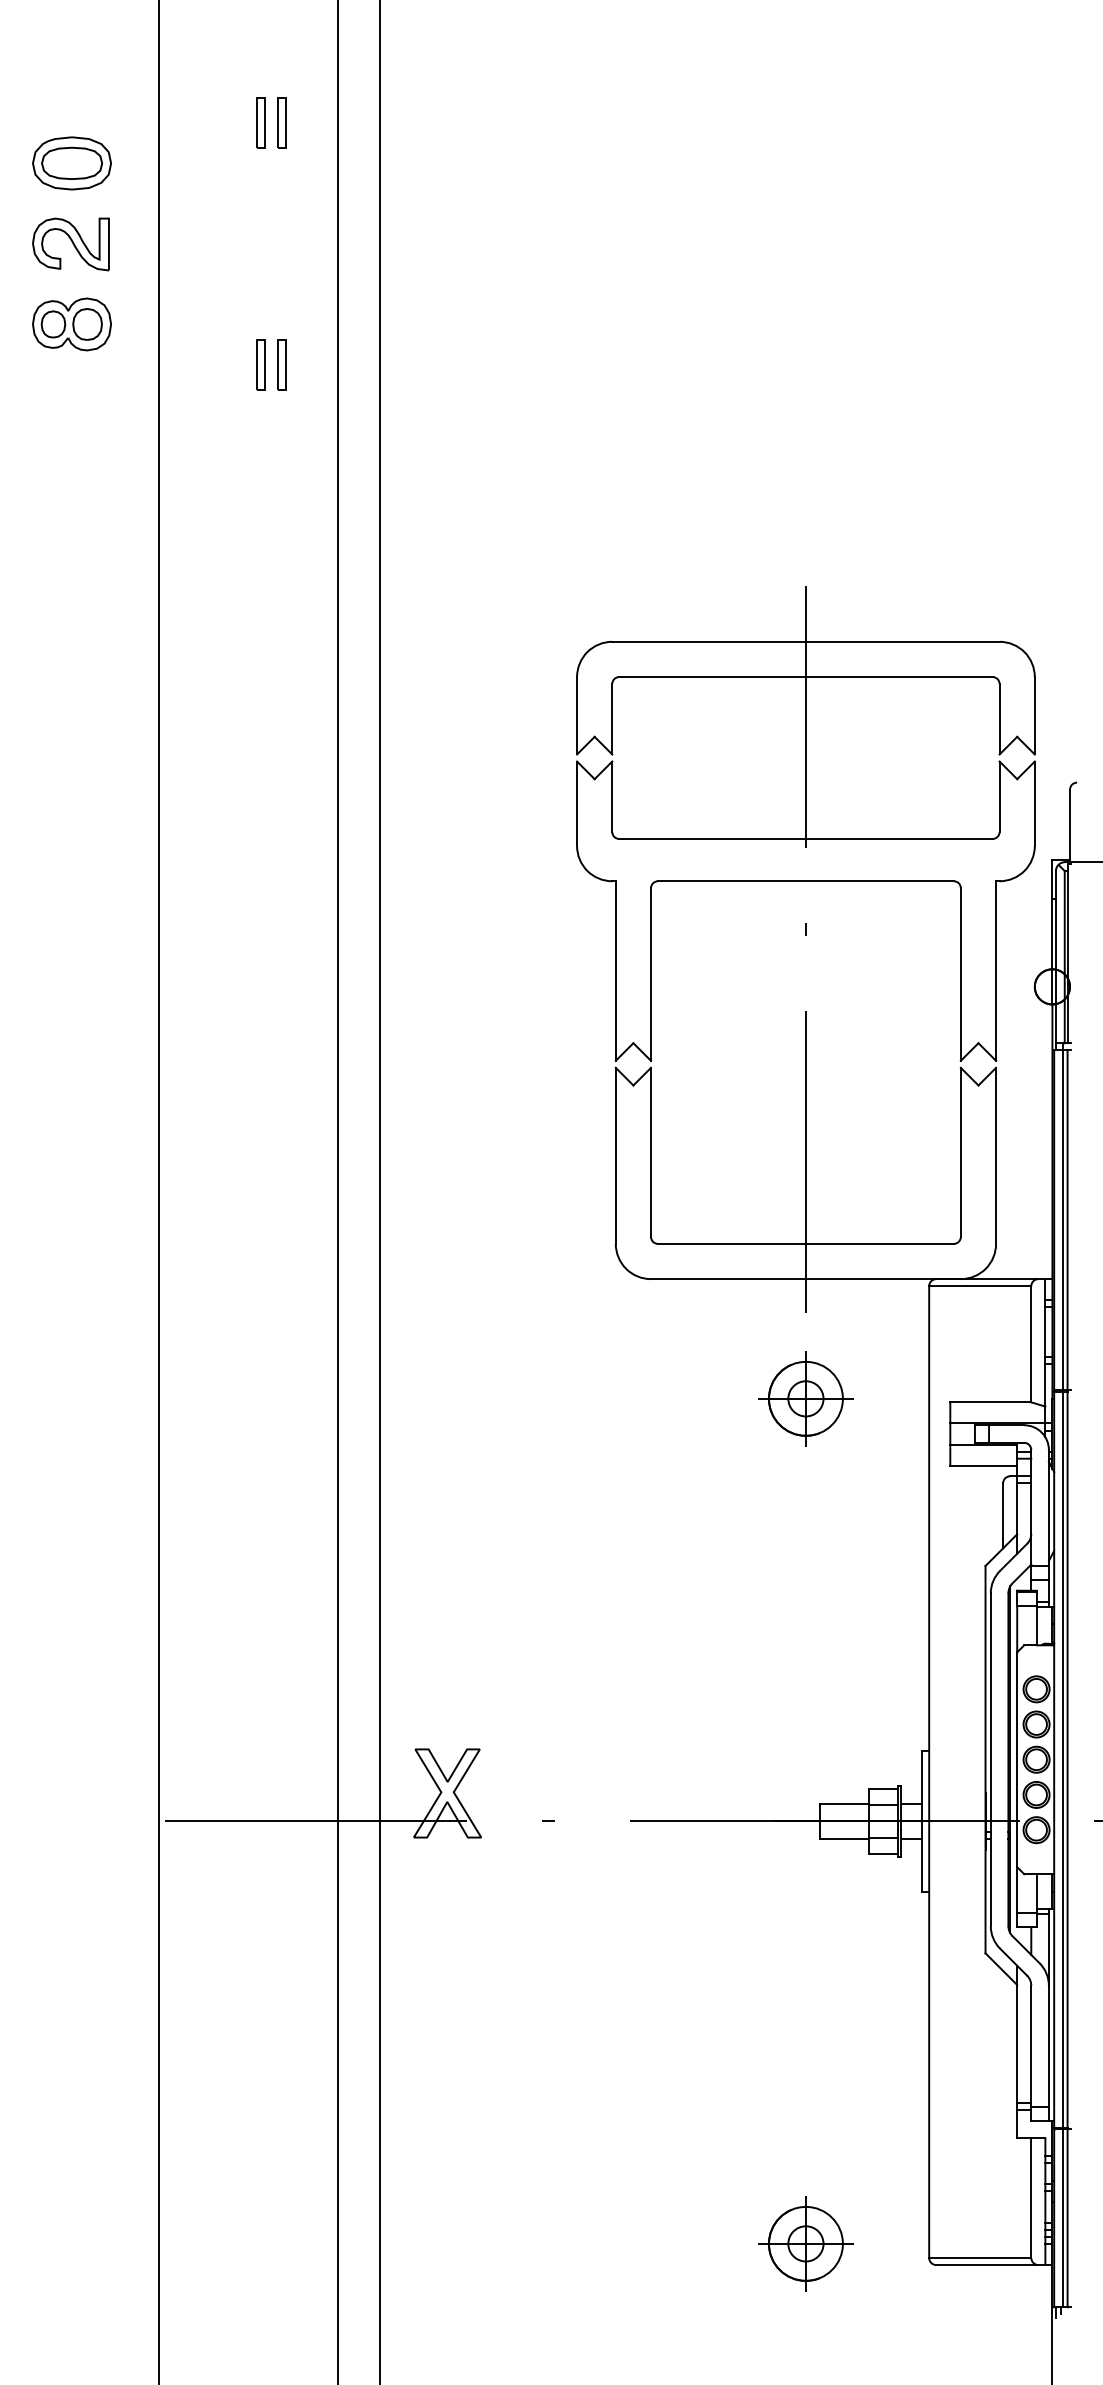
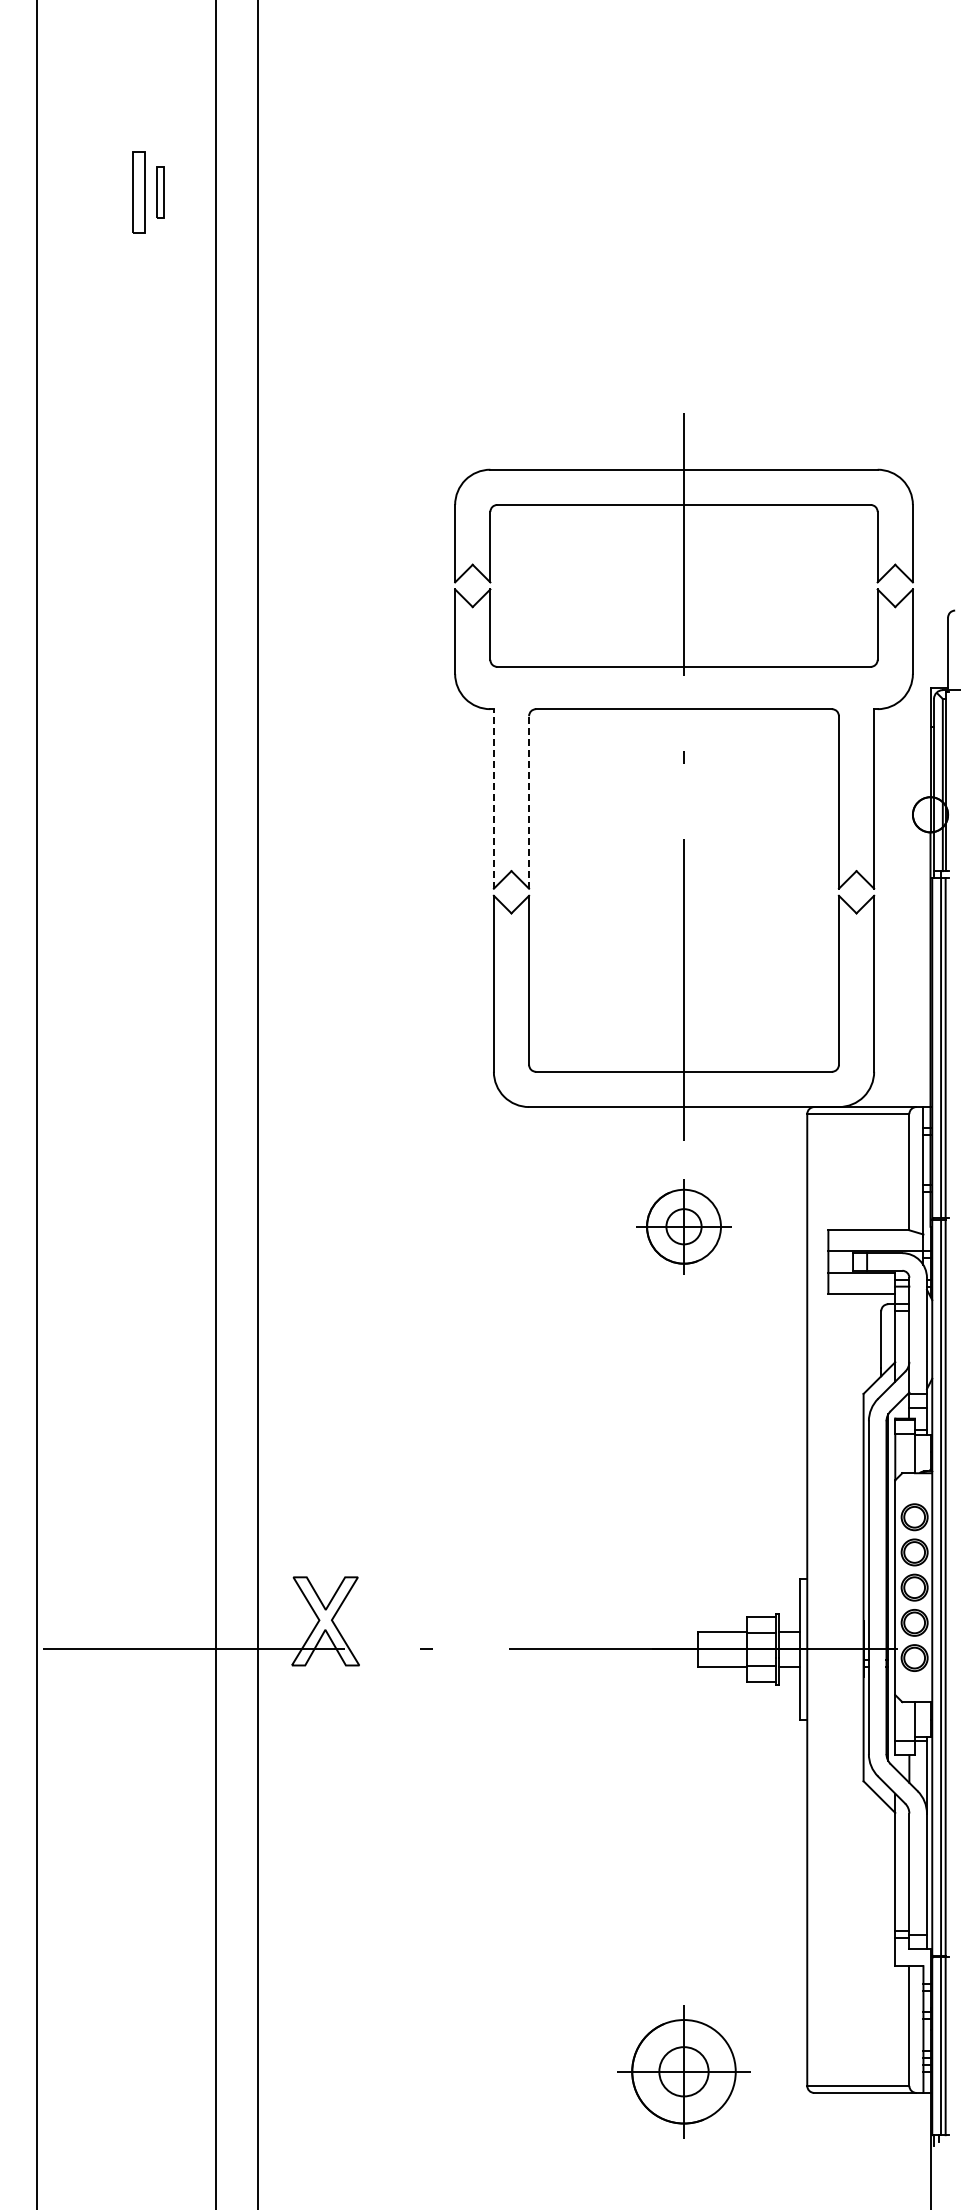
part: (260, 364) -> (138, 192), size x1.6
line: (615, 971) -> (493, 799), solid -> dashed
line: (651, 974) -> (529, 802), solid -> dashed
part: (805, 2243) -> (683, 2071), size x1.4

